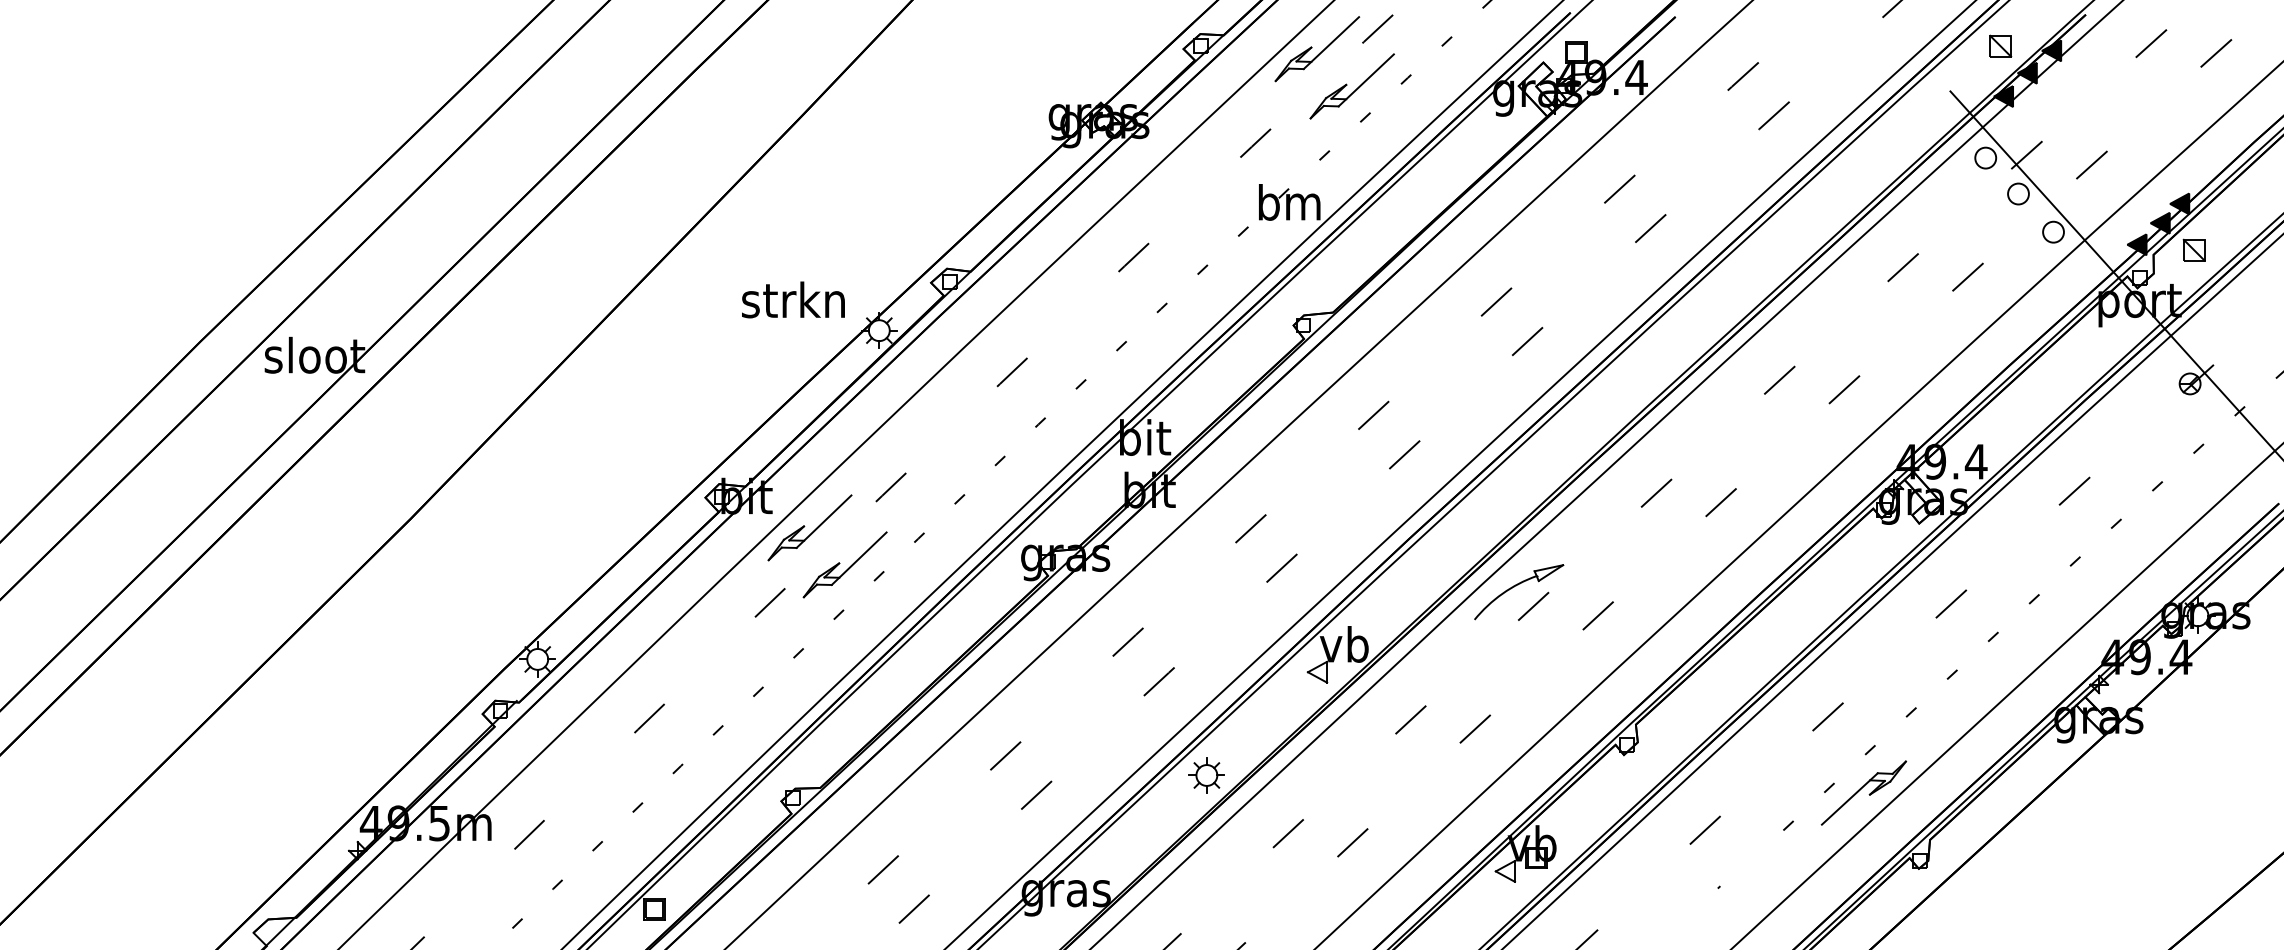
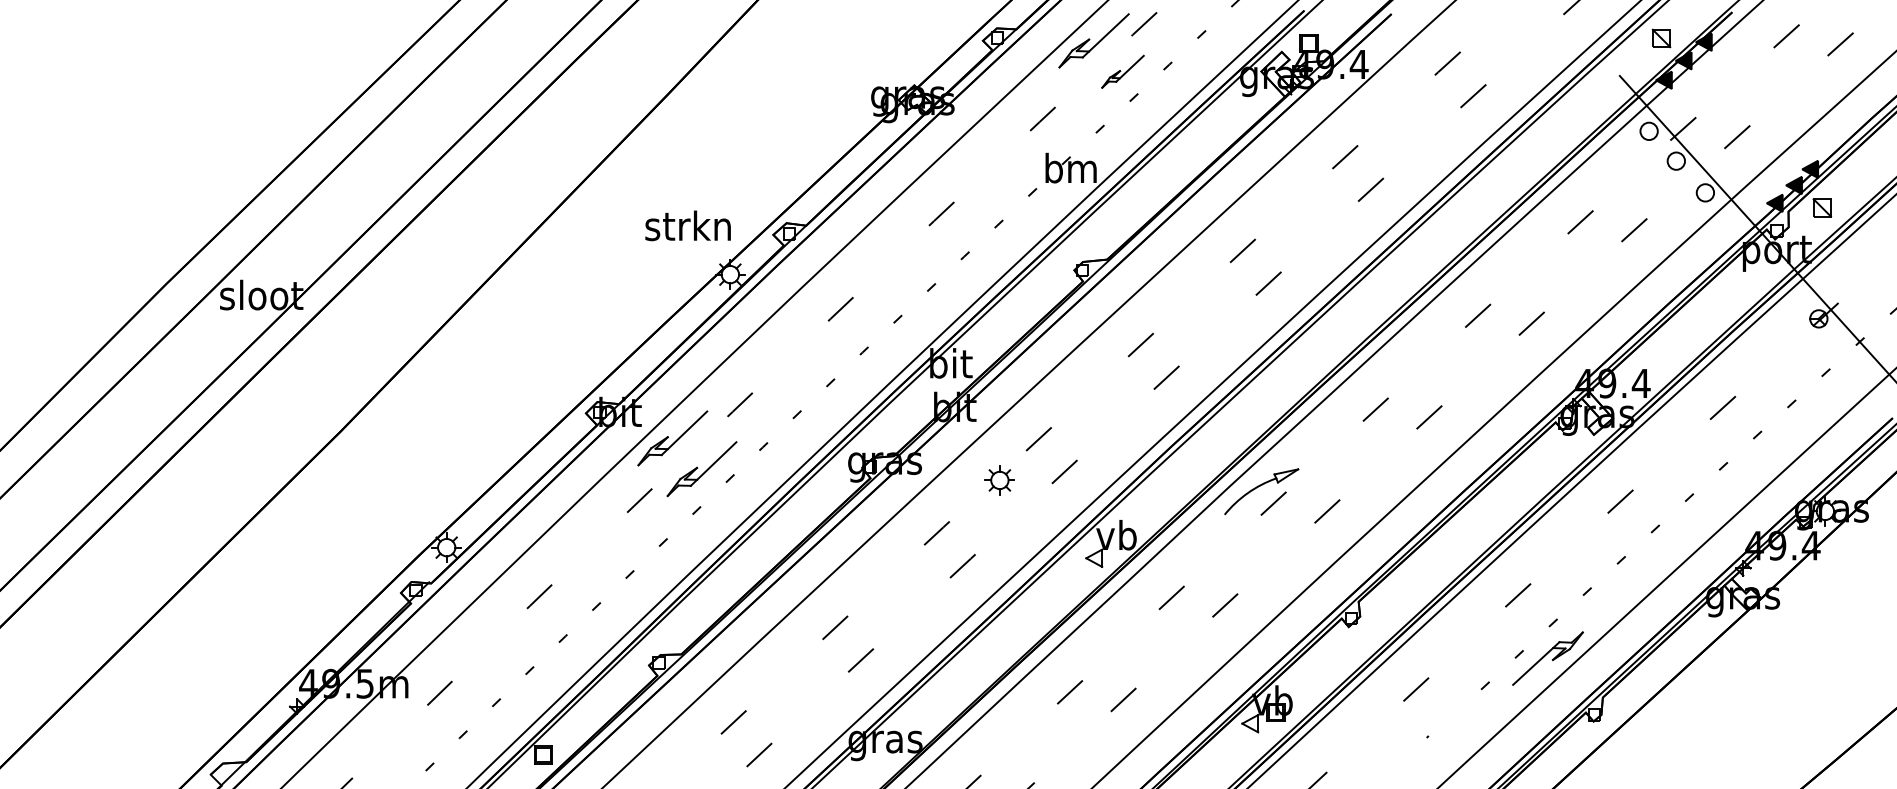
part: (1351, 86) -> (1122, 71), size x0.6
text: (793, 299) -> (688, 225), moved
part: (1206, 775) -> (999, 480), moved

